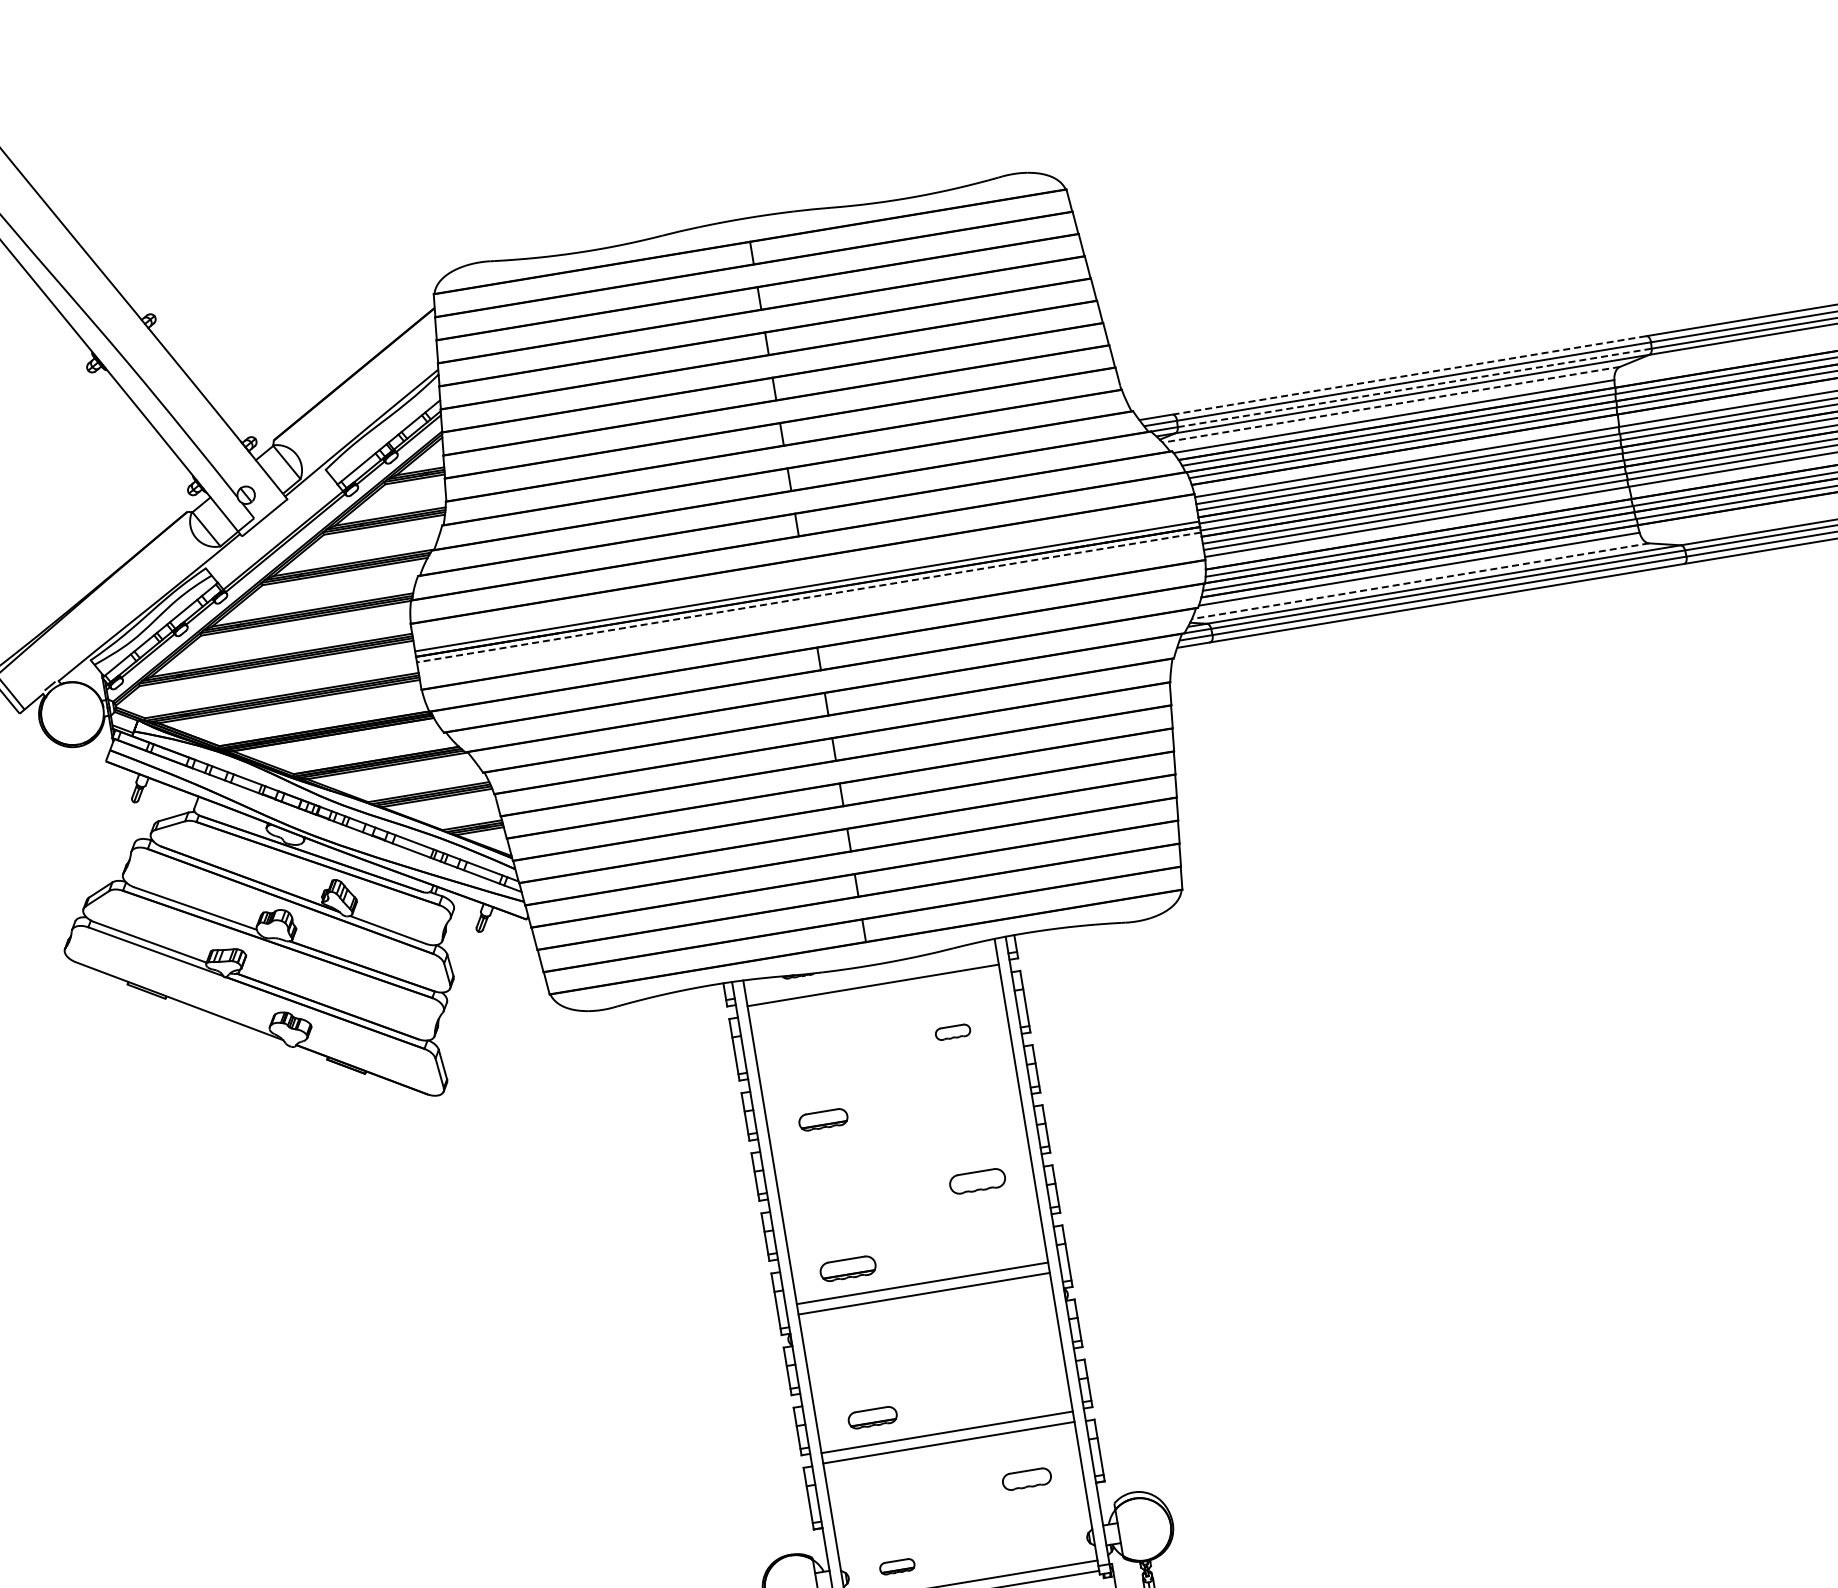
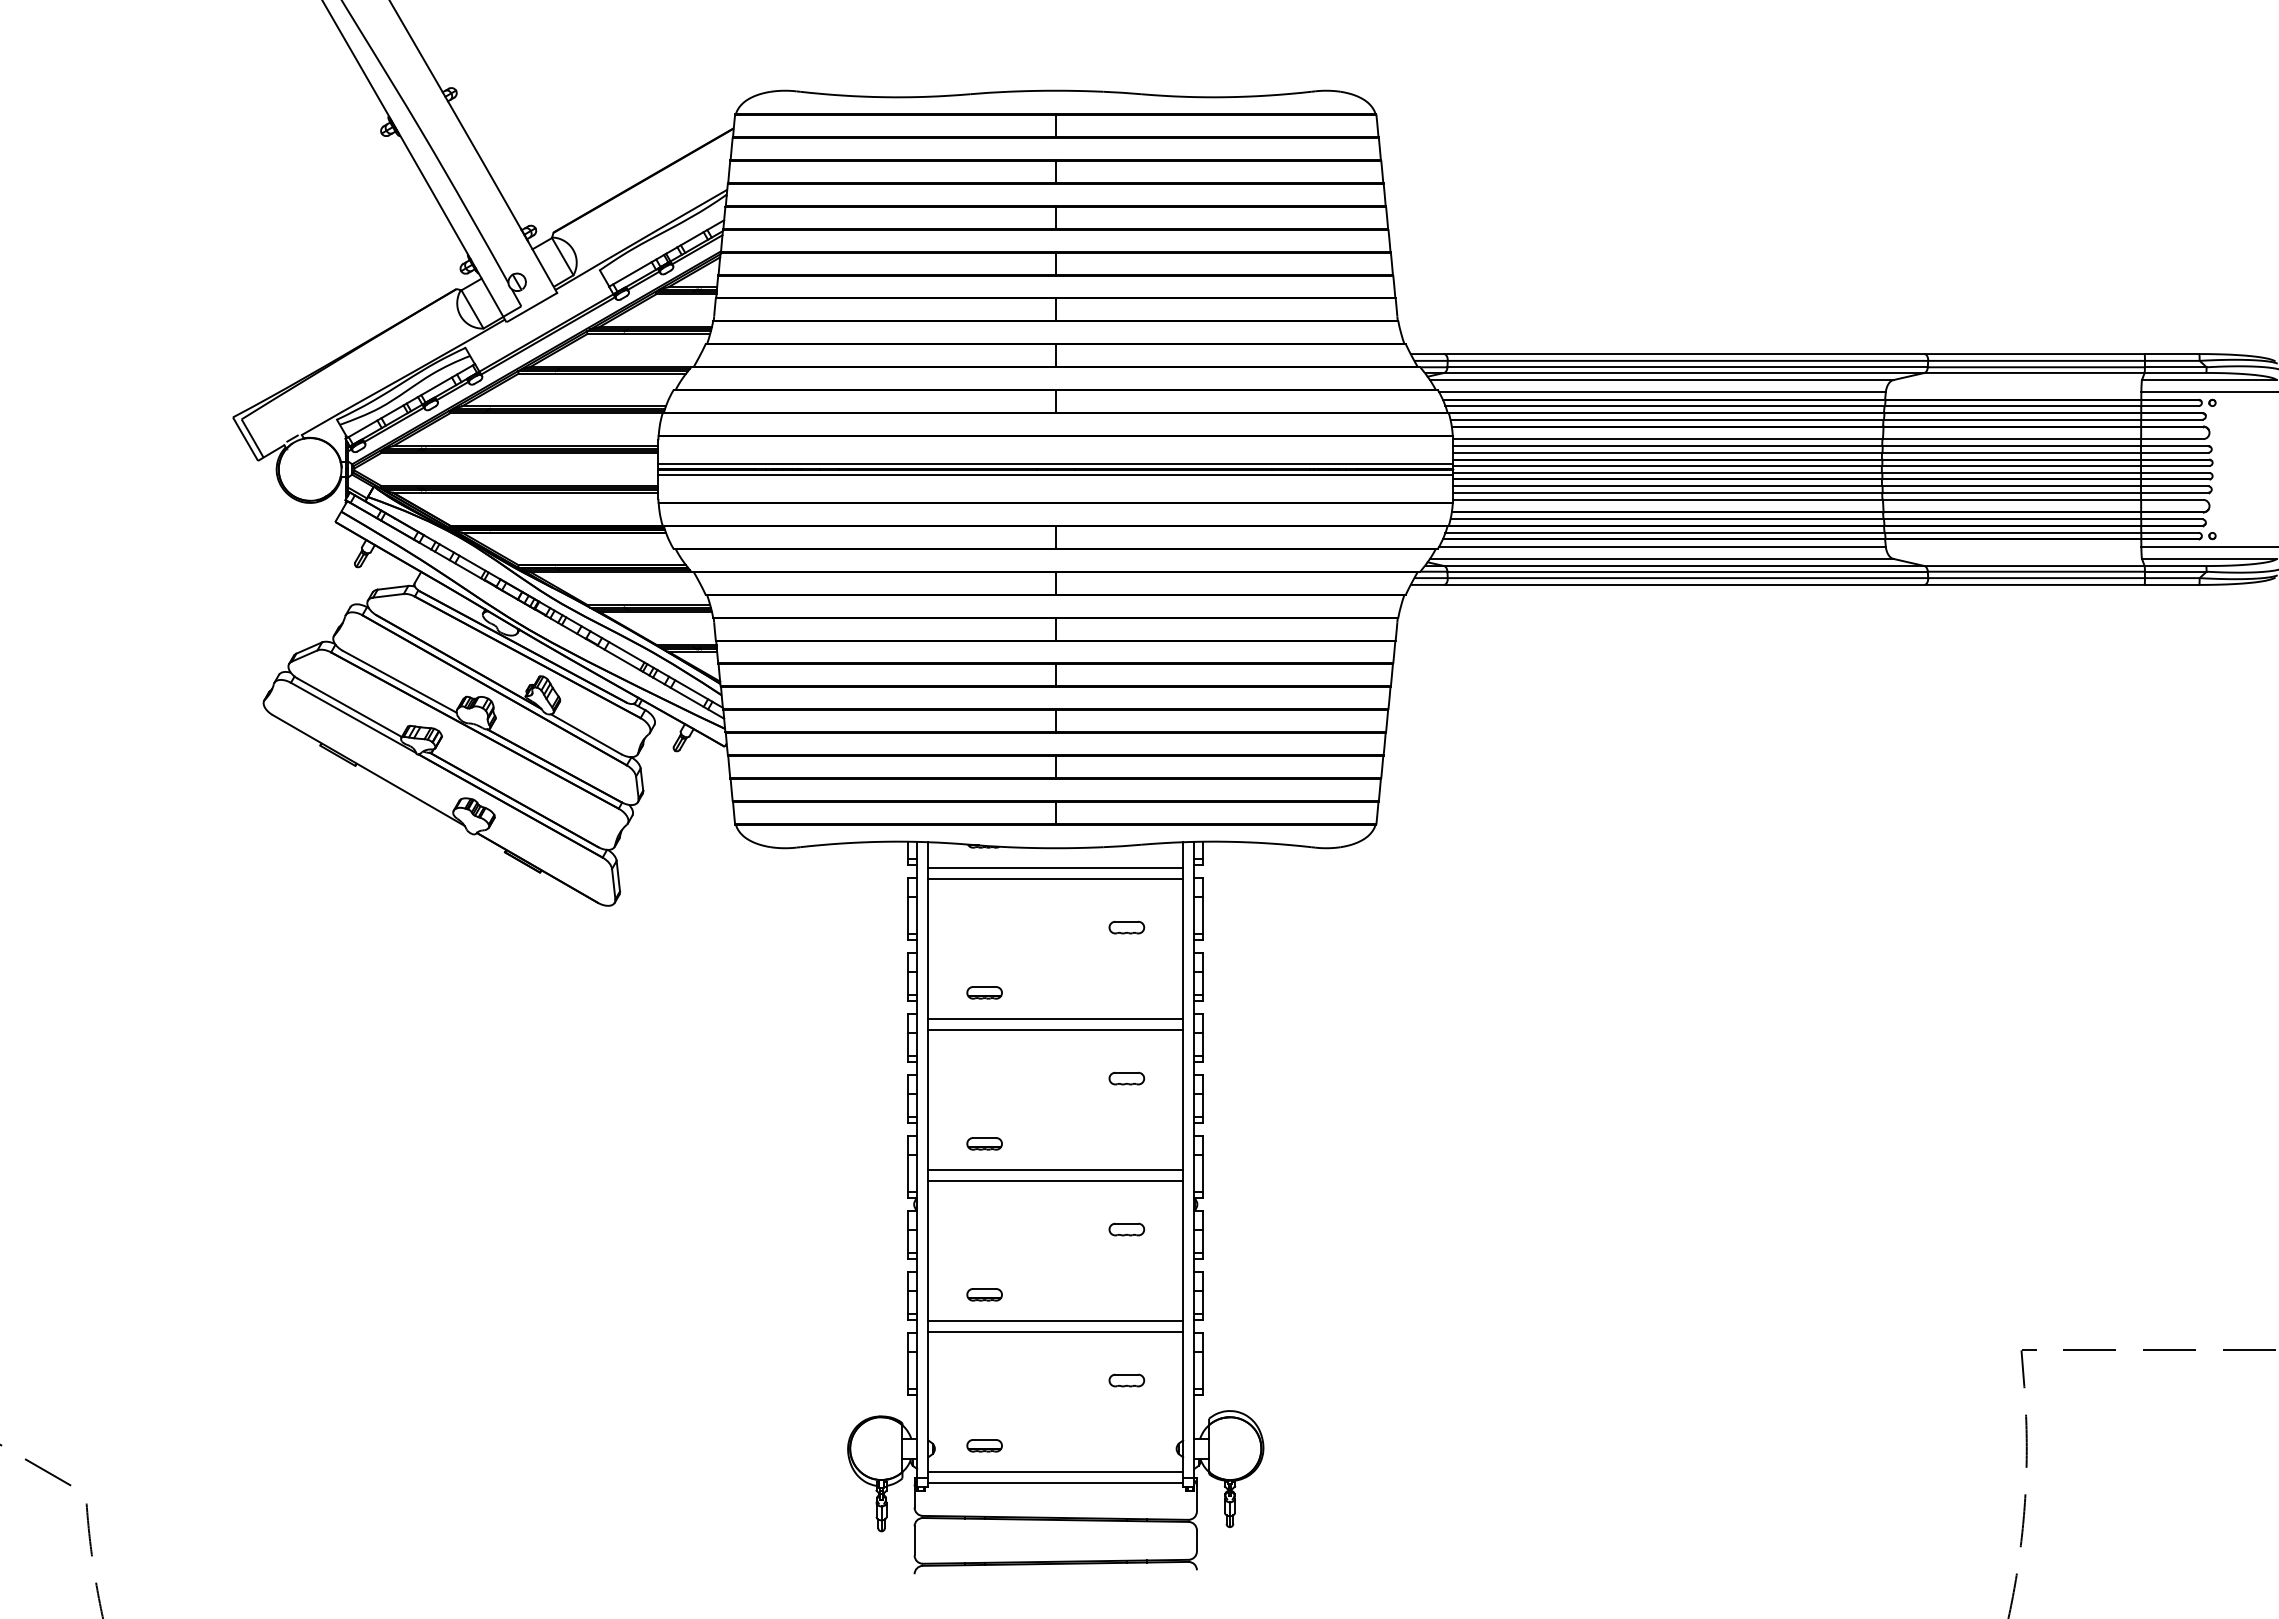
line: (1408, 375) -> (1683, 354), dashed -> solid
line: (1415, 388) -> (1688, 367), dashed -> solid
line: (1391, 405) -> (1661, 380), dashed -> solid
line: (1420, 580) -> (1661, 558), dashed -> solid
line: (808, 597) -> (1055, 475), dashed -> solid
line: (874, 995) -> (1055, 878), added
part: (823, 1119) -> (984, 992), size x0.71
line: (897, 1134) -> (1055, 1019), added
line: (899, 1144) -> (1055, 1029), added
part: (977, 1181) -> (1126, 1078), size x0.62
part: (847, 1268) -> (984, 1143), size x0.62
part: (1001, 1330) -> (1126, 1229), added
part: (872, 1417) -> (984, 1294), size x0.71
part: (1026, 1479) -> (1126, 1380), size x0.71

